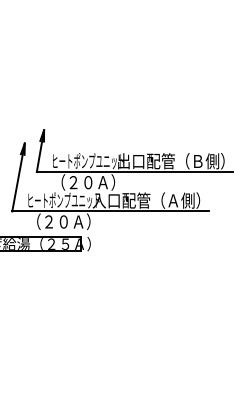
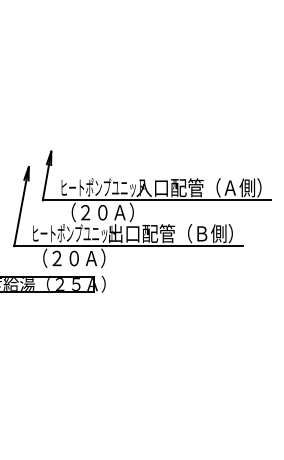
text: (159, 160) -> (185, 187), 出口配管（Ｂ側） -> 入口配管（Ａ側）
text: (135, 200) -> (157, 233), 入口配管（Ａ側） -> 出口配管（Ｂ側）

